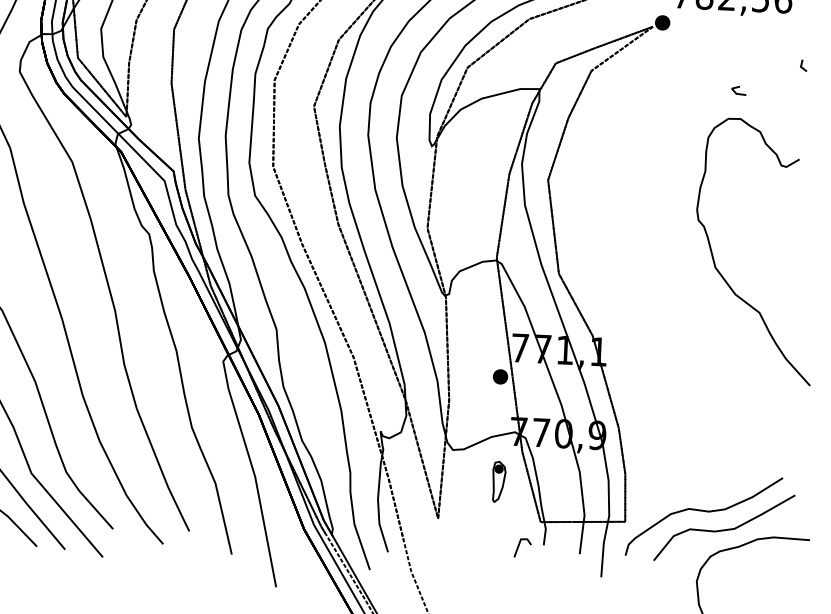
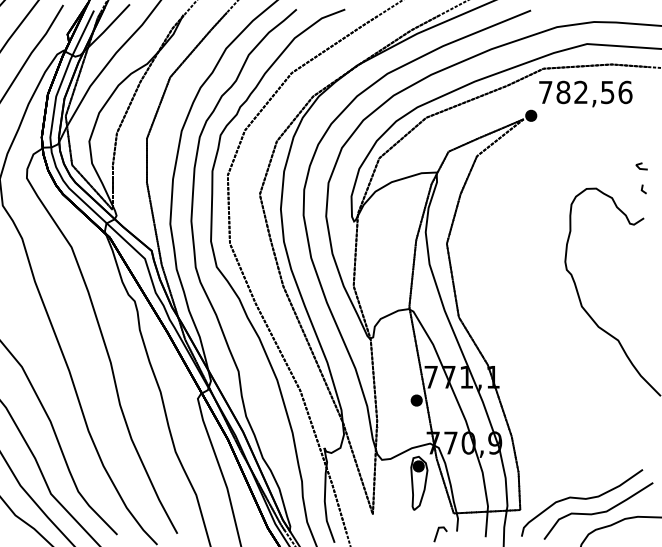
line: (801, 65) -> (642, 189), moved
line: (738, 88) -> (641, 164), moved
part: (499, 482) -> (419, 483), size x1.67

